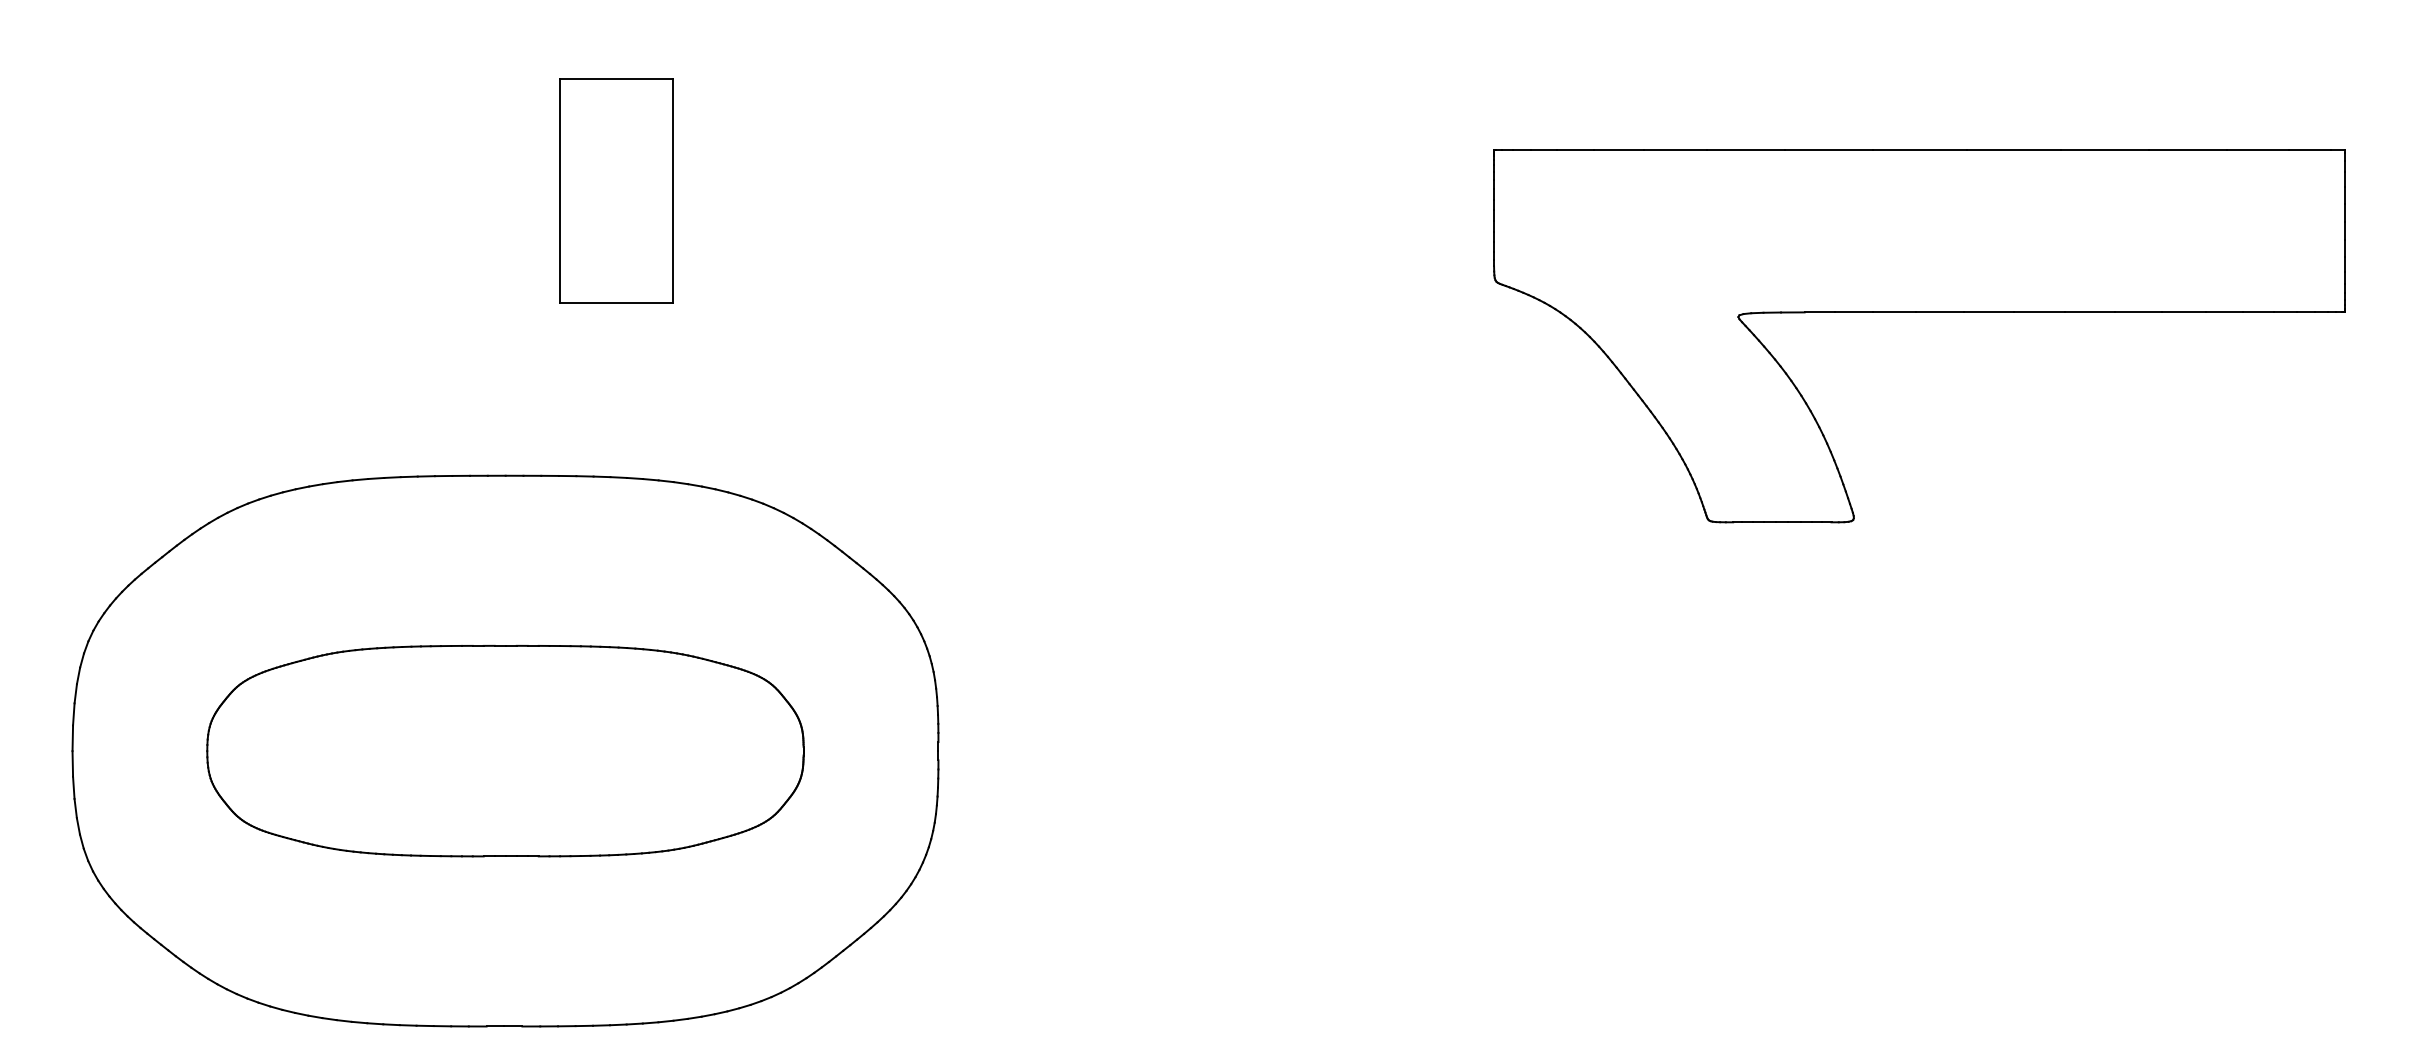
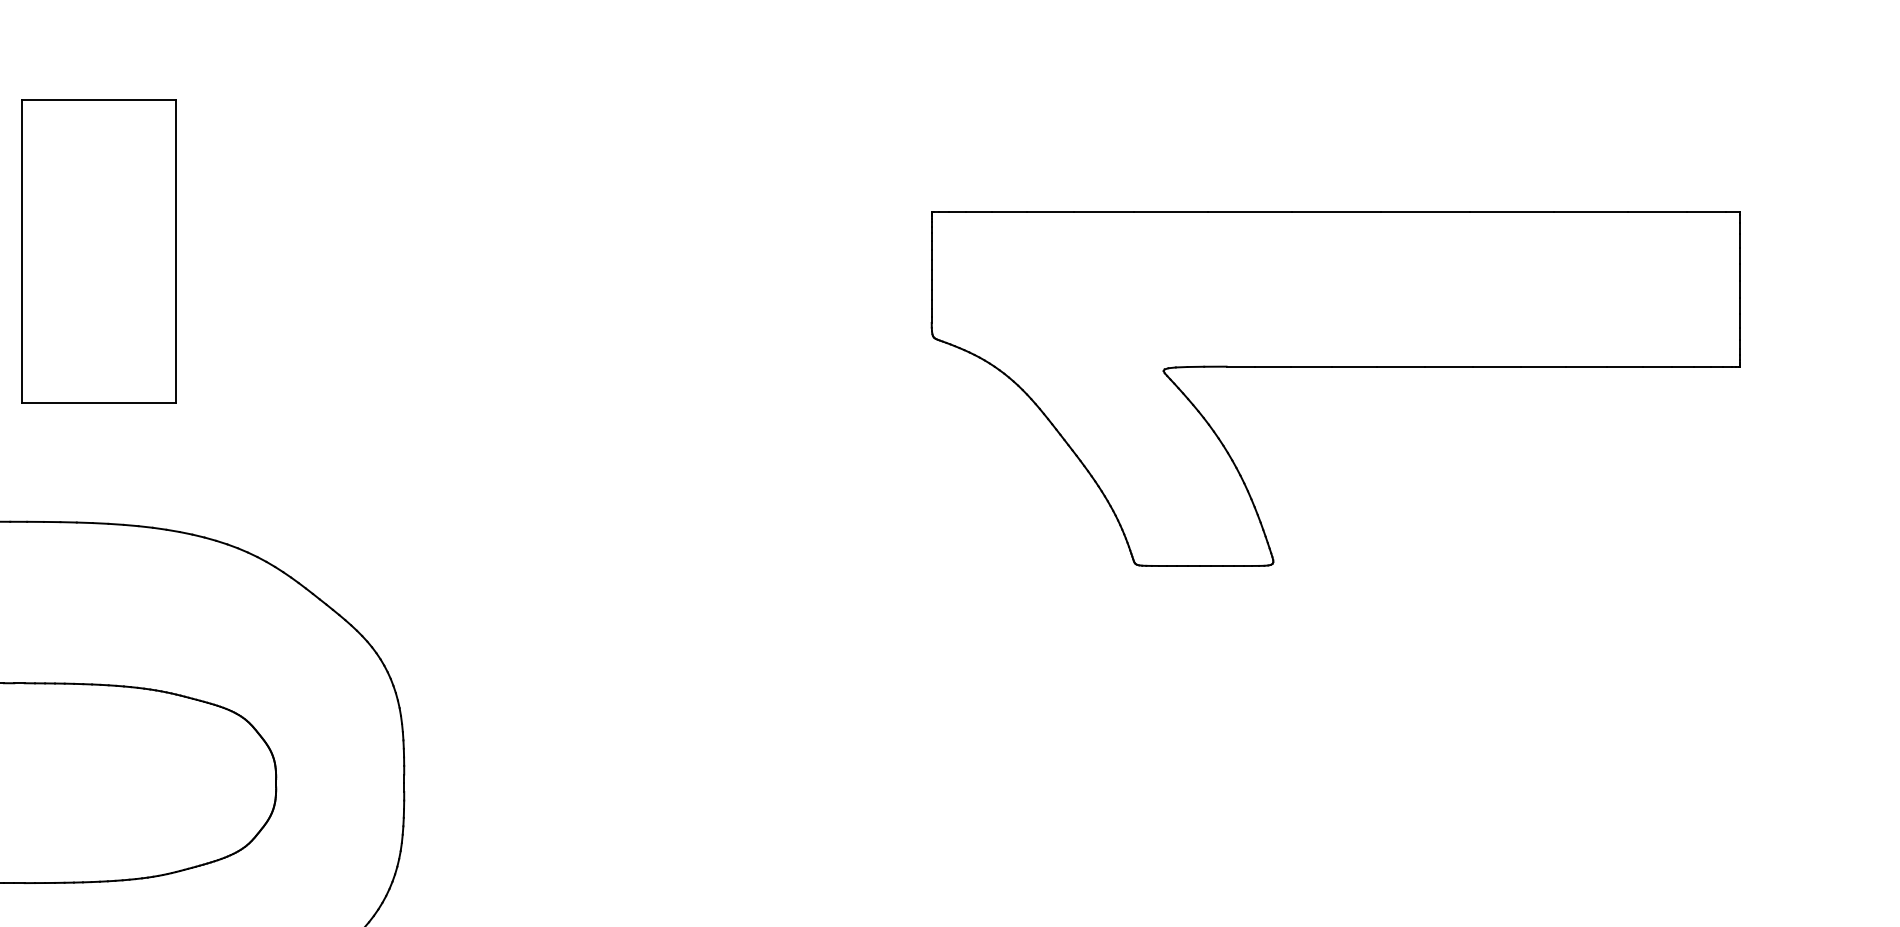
part: (616, 190) -> (98, 250), size x1.43

